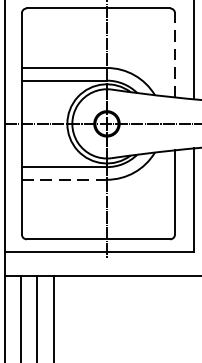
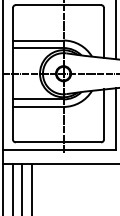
line: (175, 54) -> (104, 32), dashed -> solid
line: (64, 178) -> (38, 106), dashed -> solid

